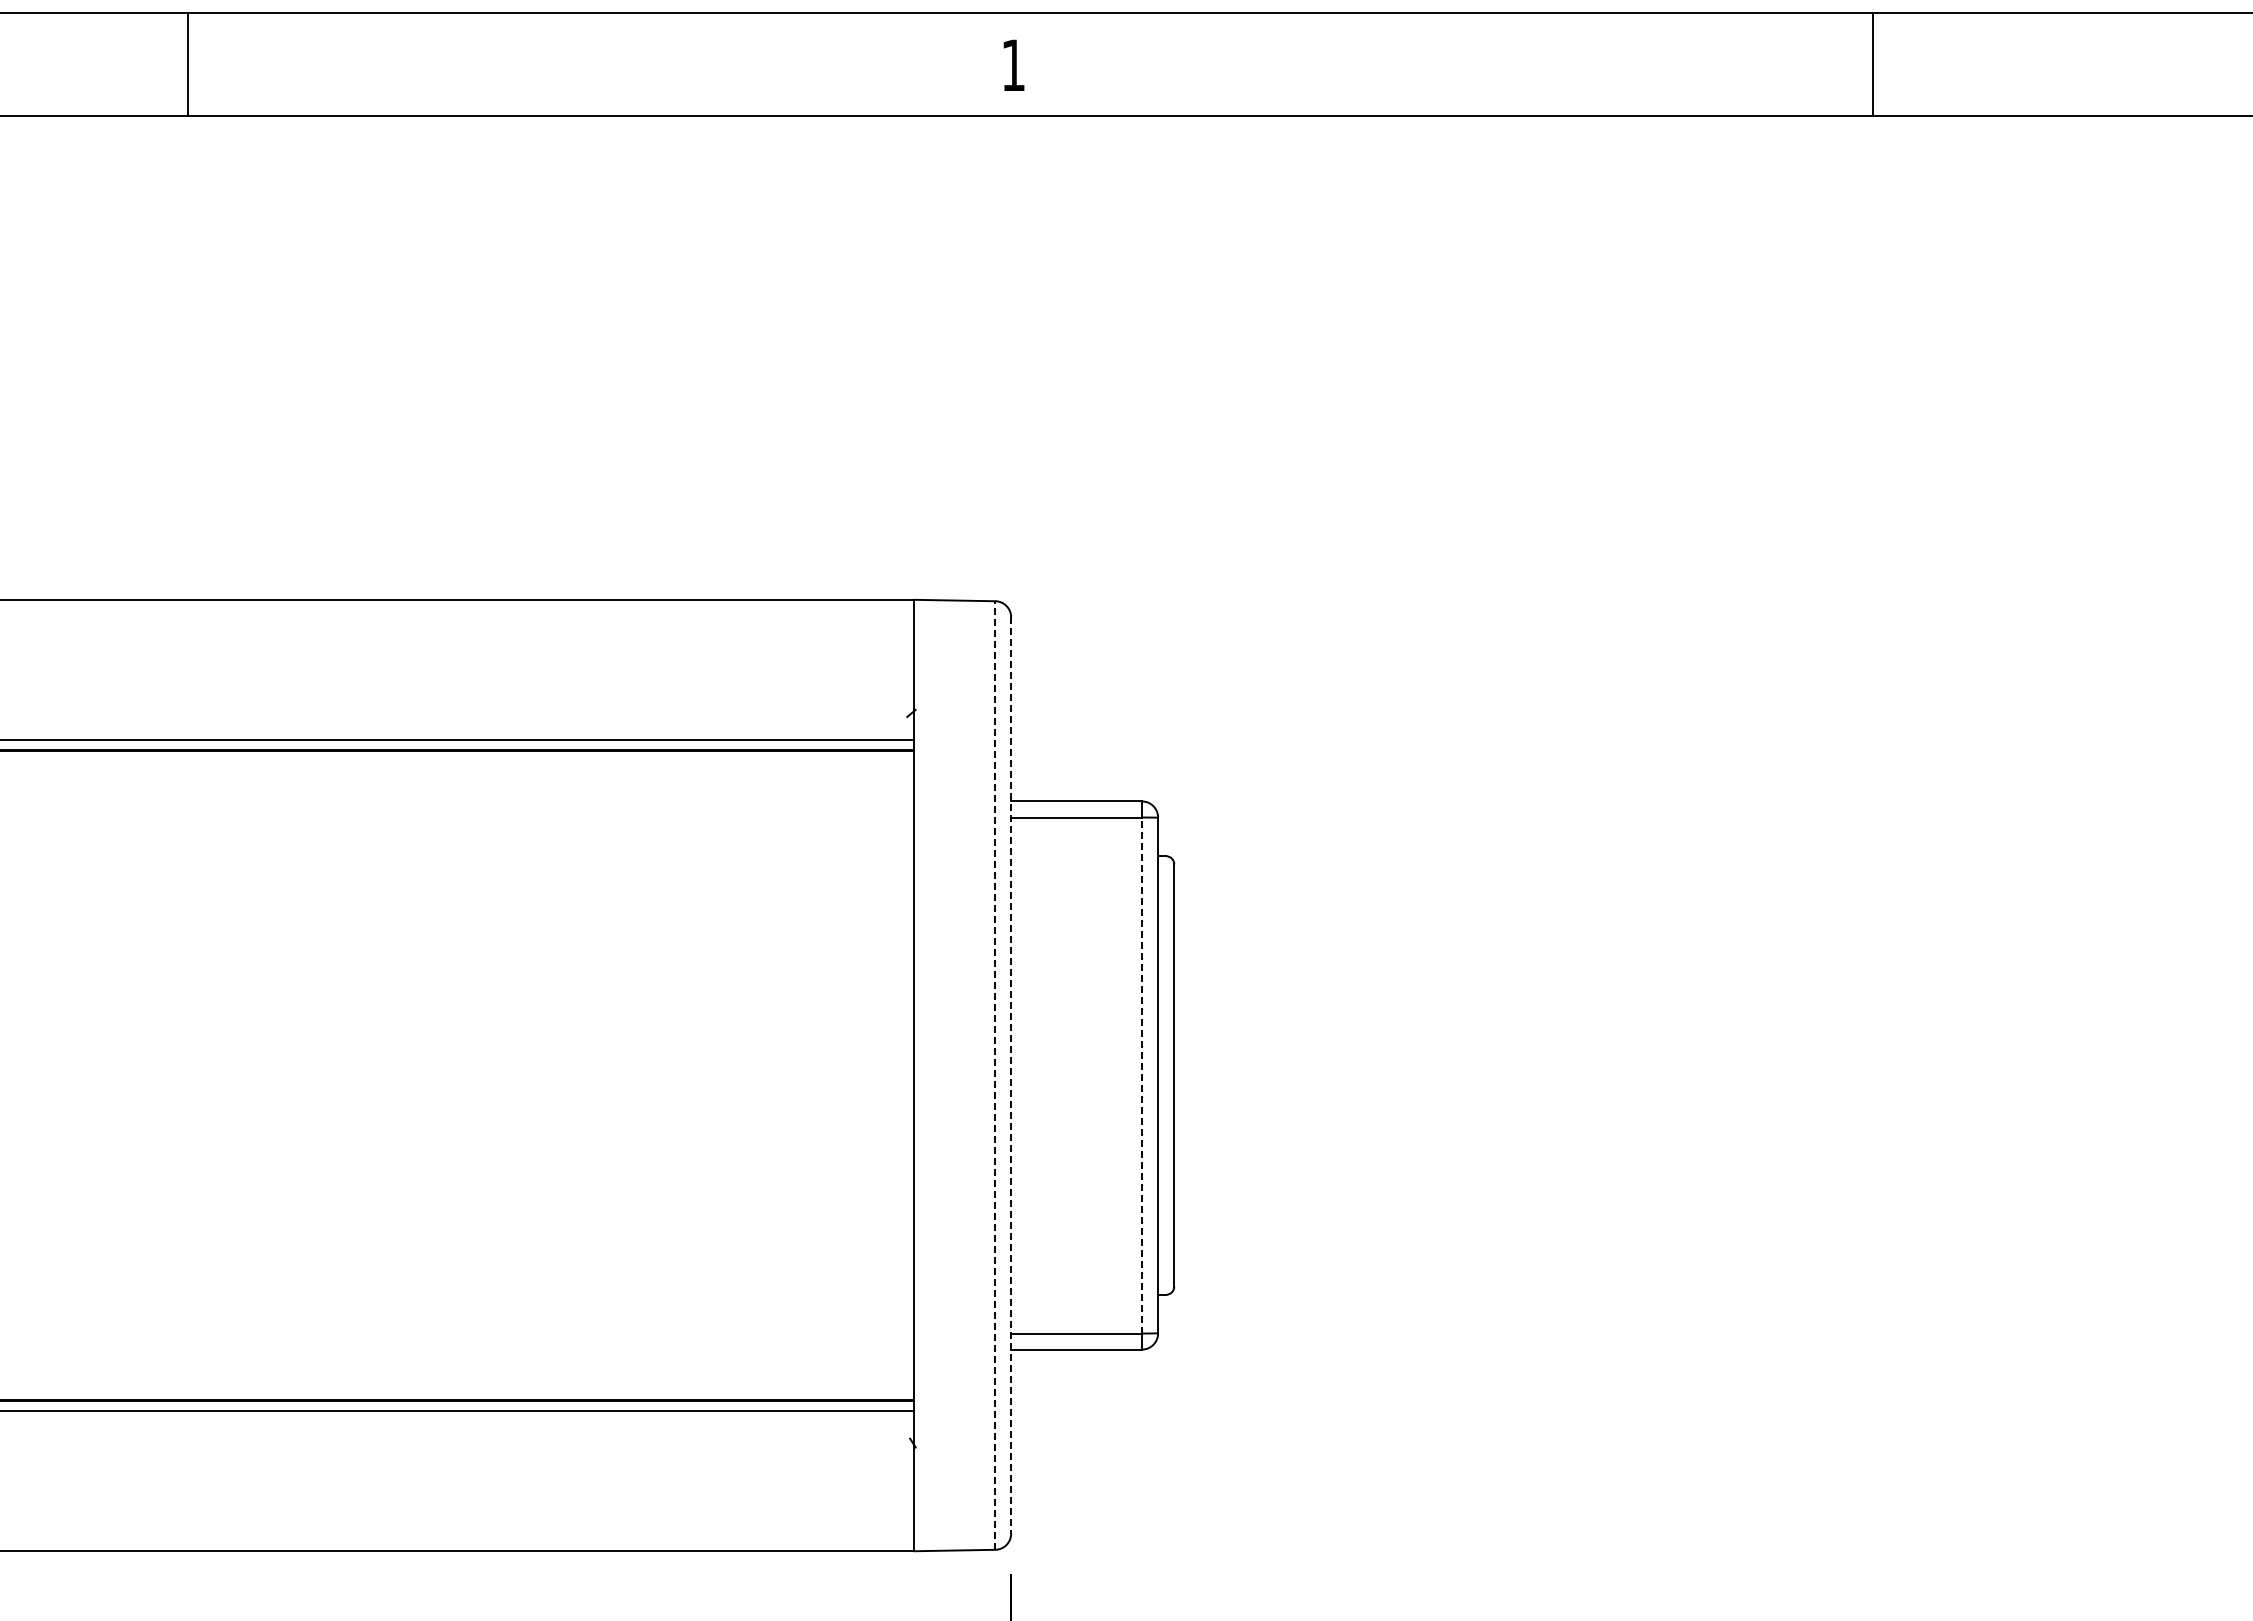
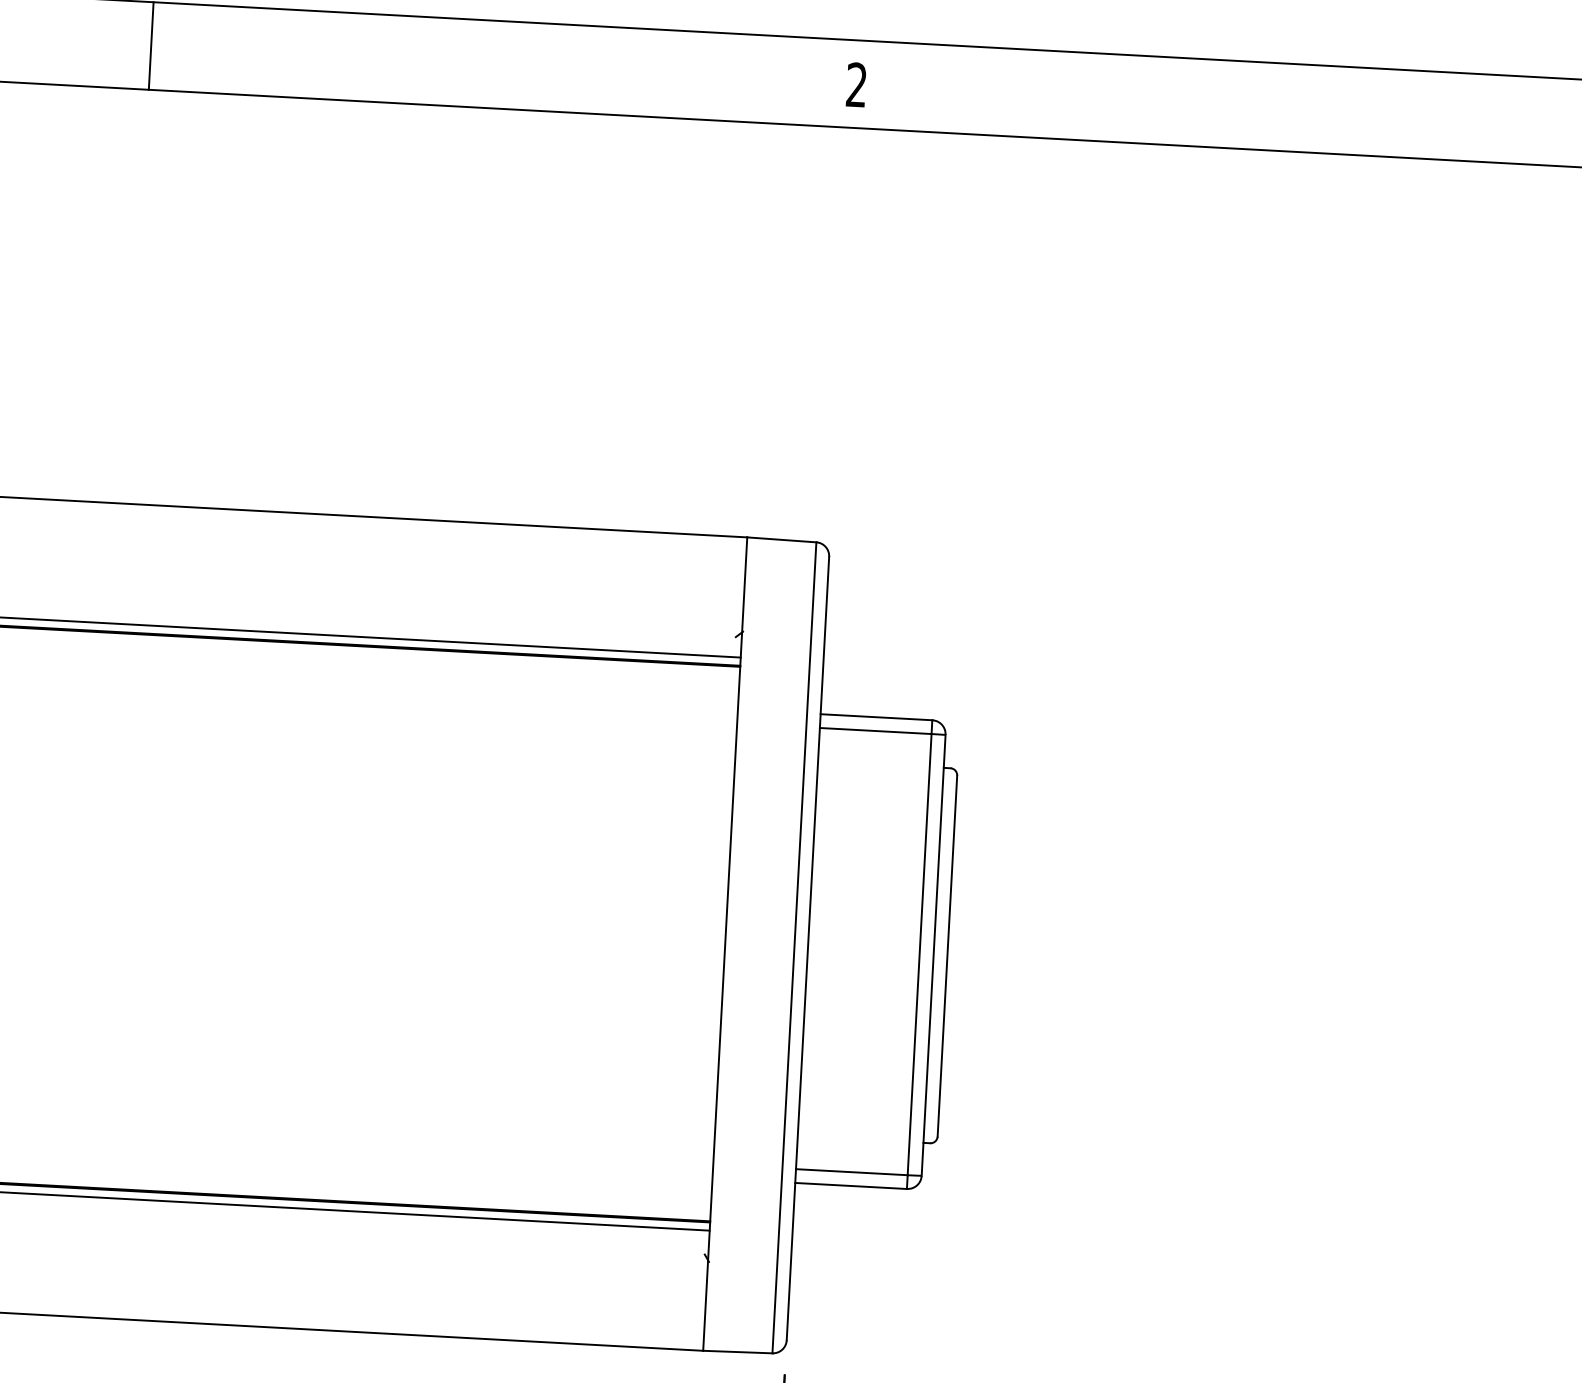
text: (1013, 64) -> (856, 84), 1 -> 2
line: (995, 1075) -> (794, 947), dashed -> solid
line: (1141, 1075) -> (919, 954), dashed -> solid
line: (1011, 1076) -> (808, 949), dashed -> solid

